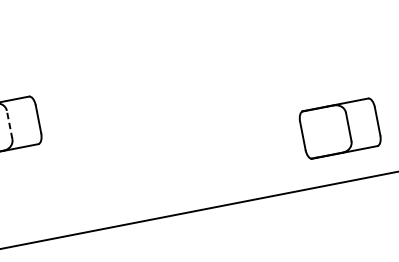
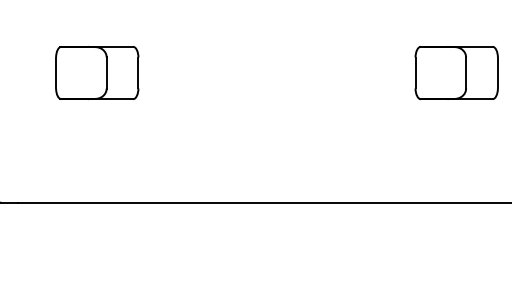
line: (9, 125) -> (106, 73), dashed -> solid
part: (339, 128) -> (456, 72), moved

